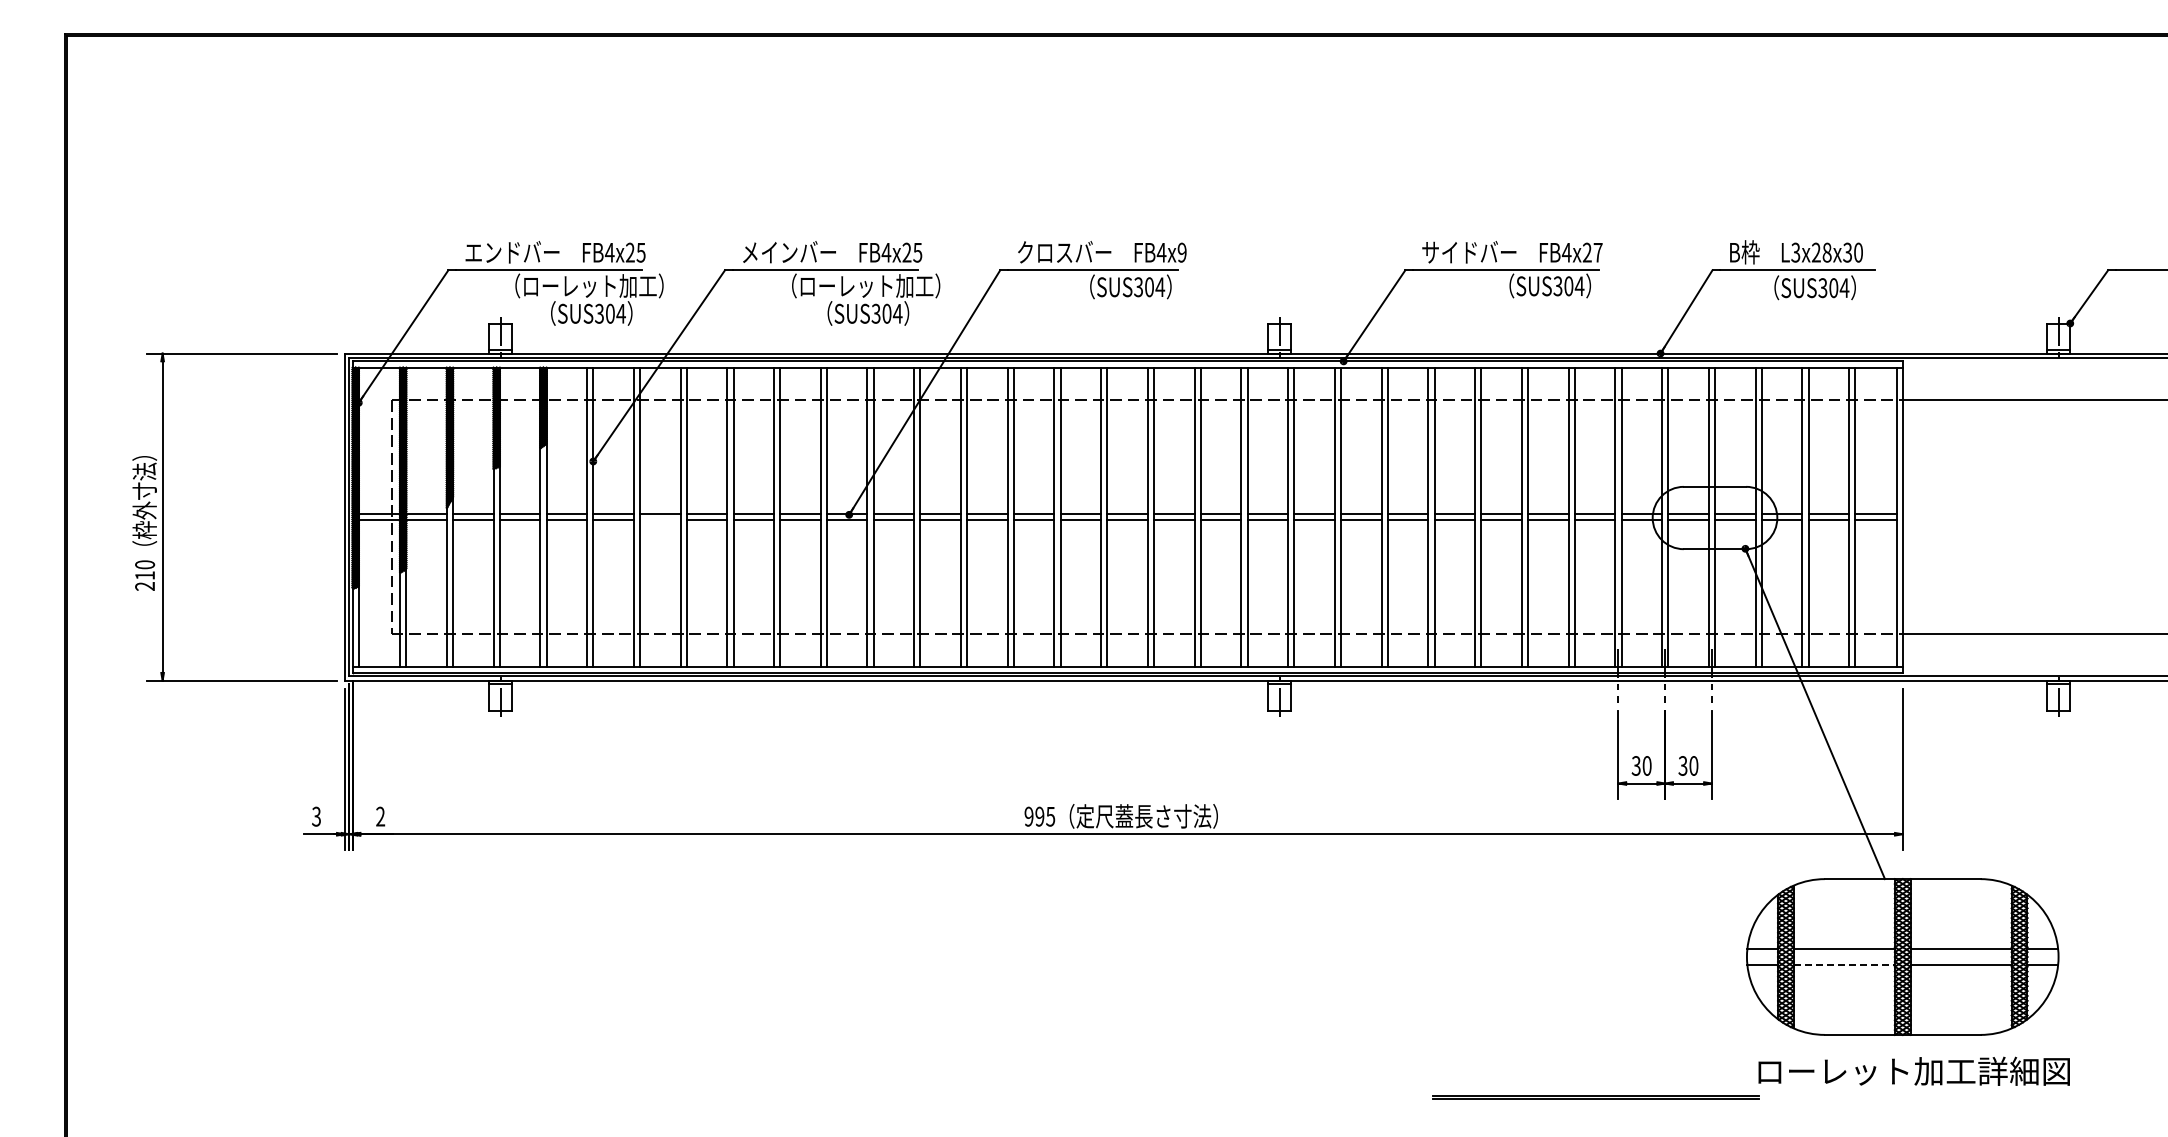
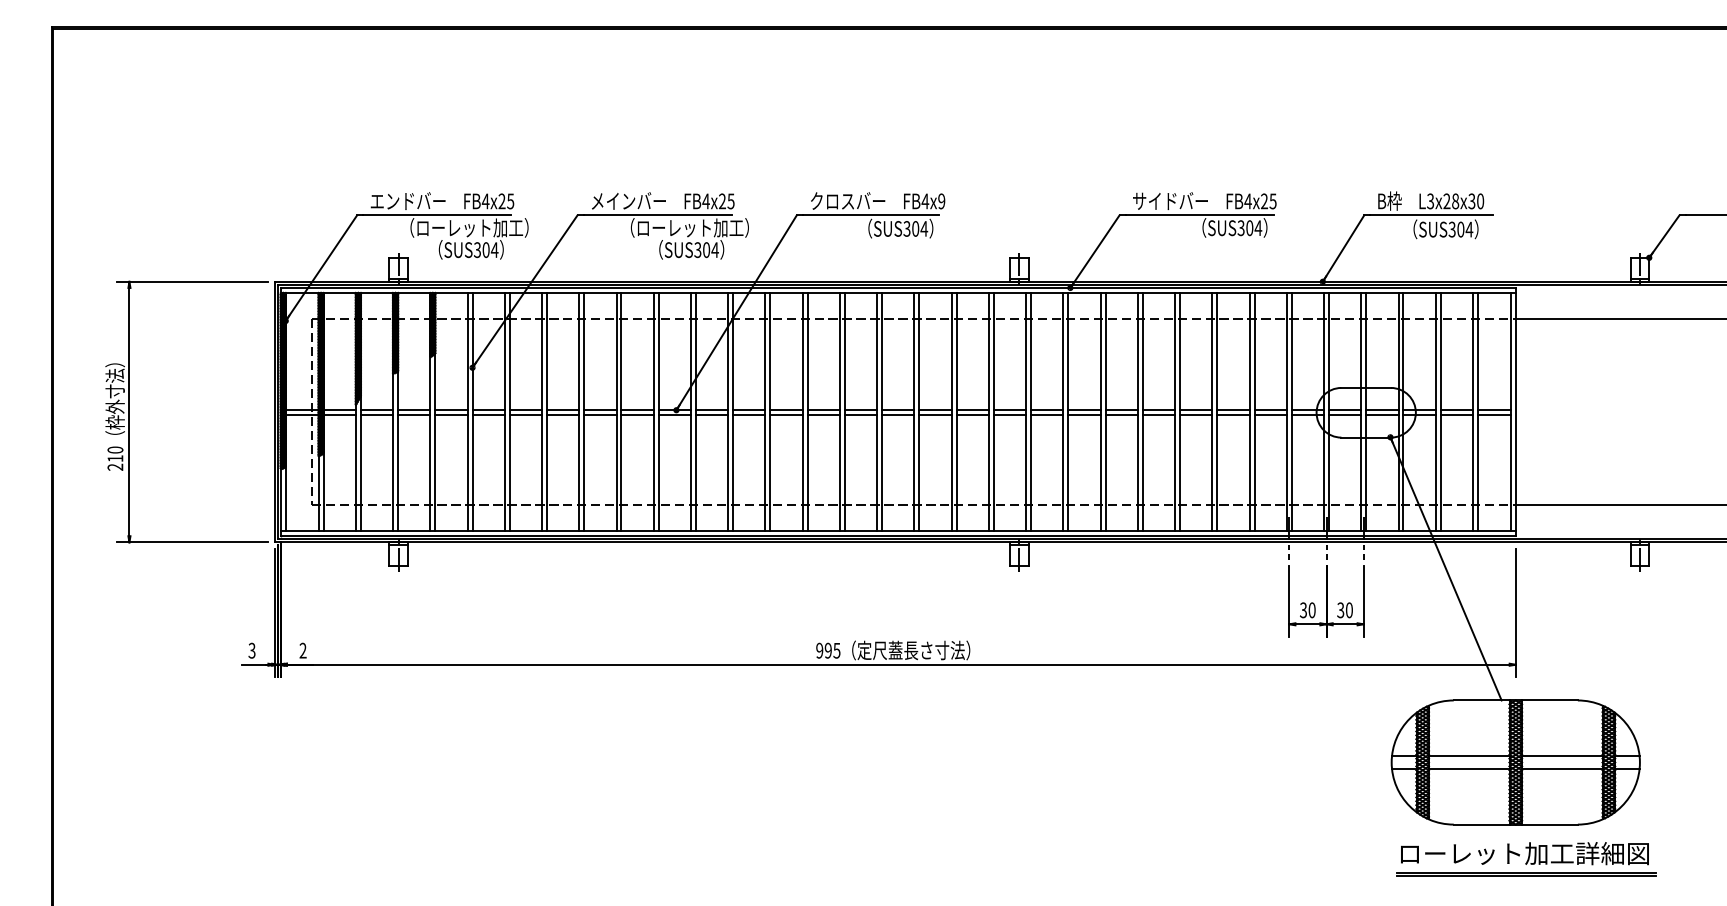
text: (1597, 252) -> (1272, 201), FB4x27 -> FB4x25
line: (660, 520) -> (526, 414), added
line: (1844, 964) -> (1469, 768), dashed -> solid
line: (1595, 1096) -> (1525, 873), moved

